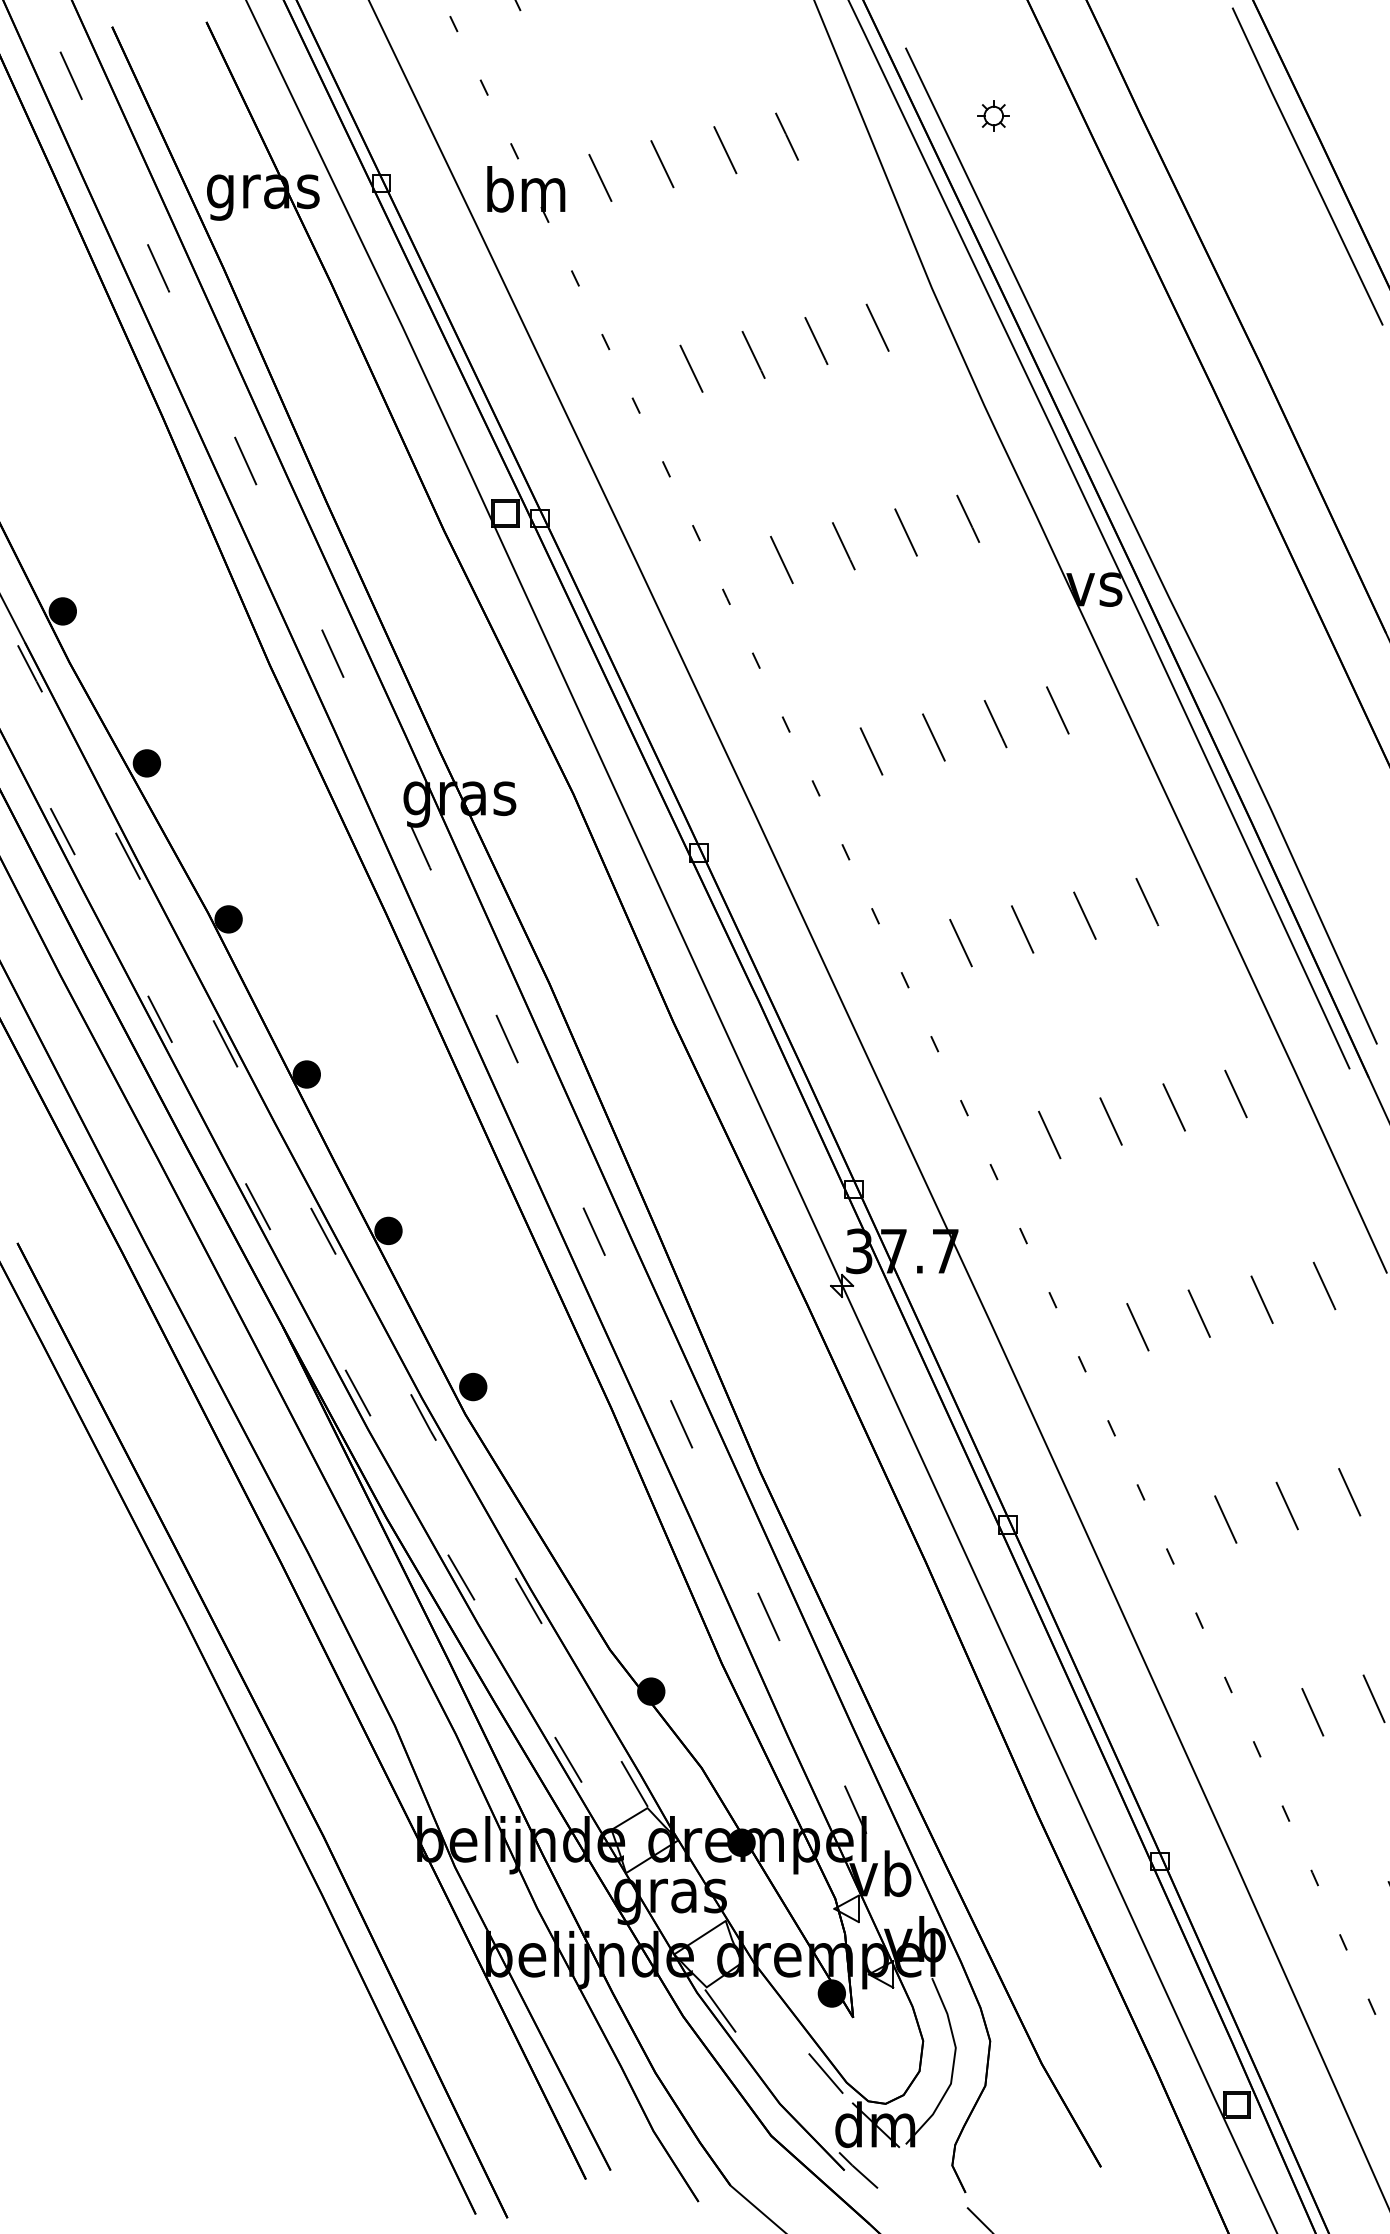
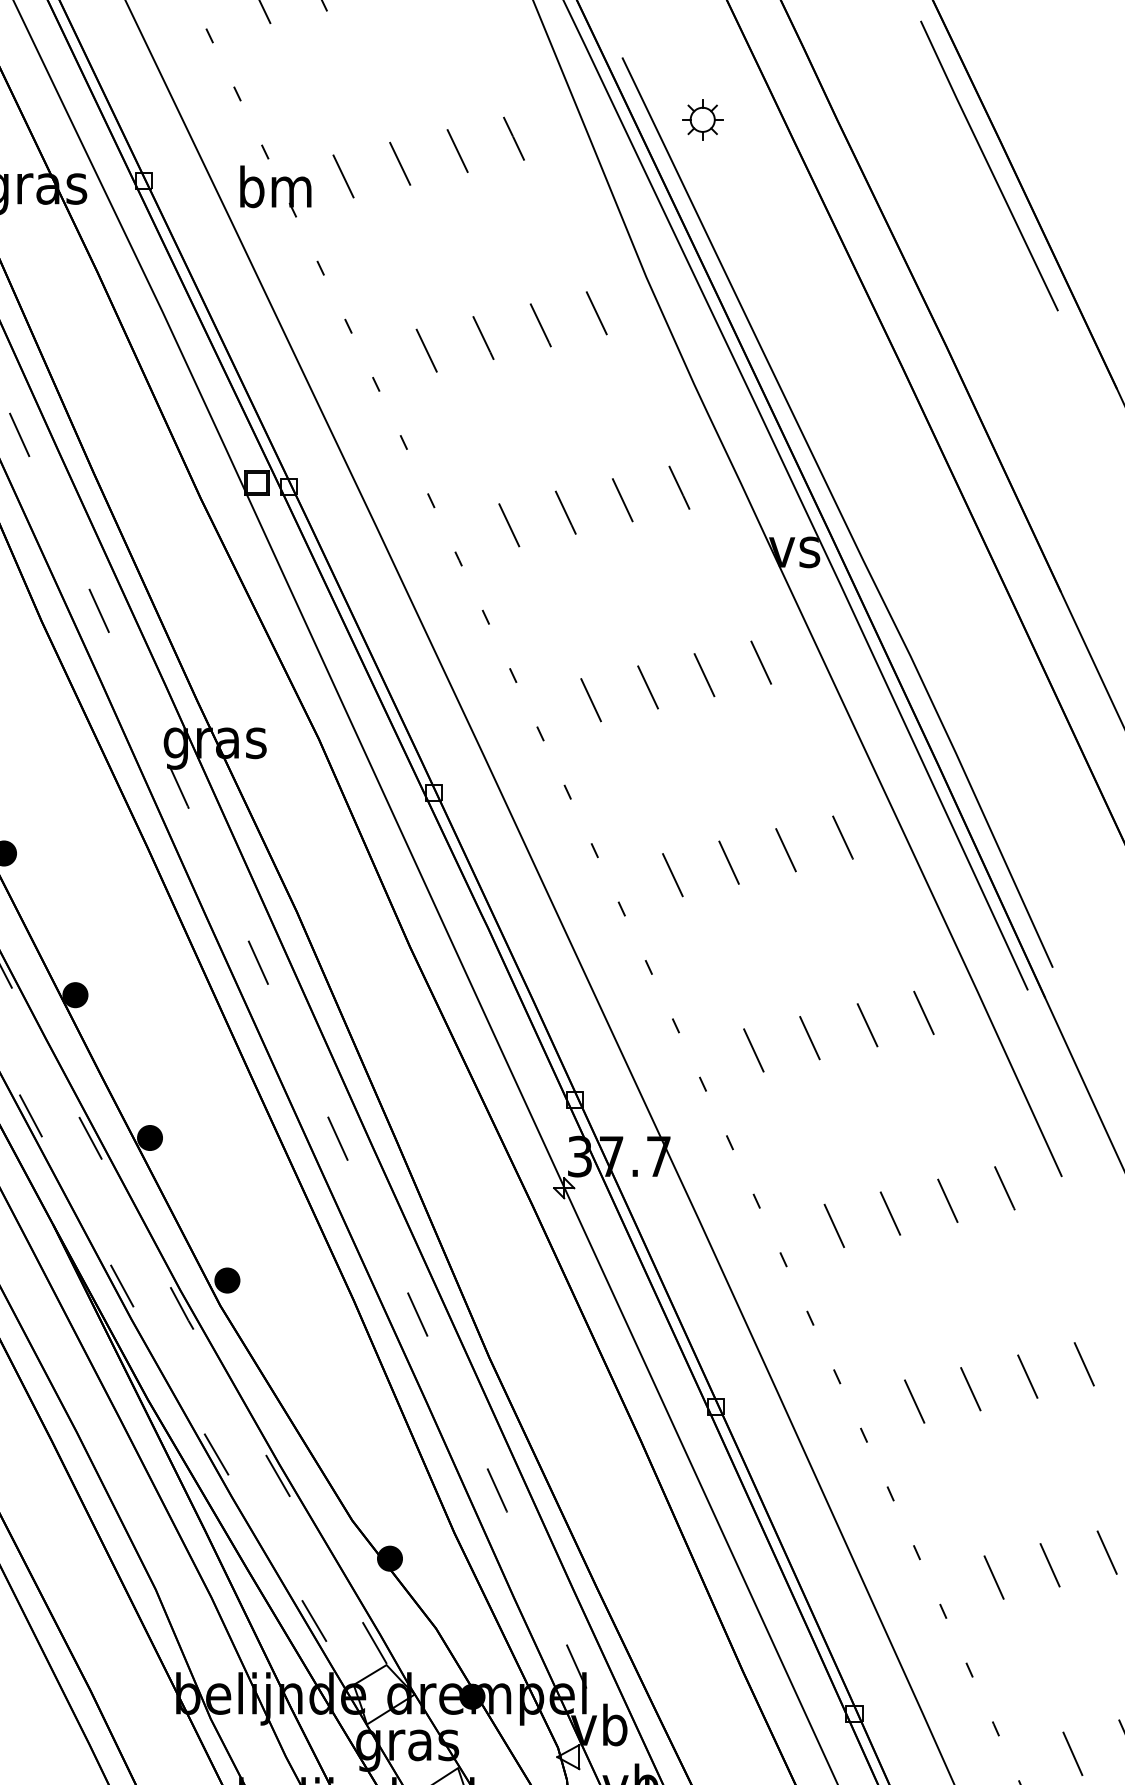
part: (993, 115) -> (702, 119), size x1.43

